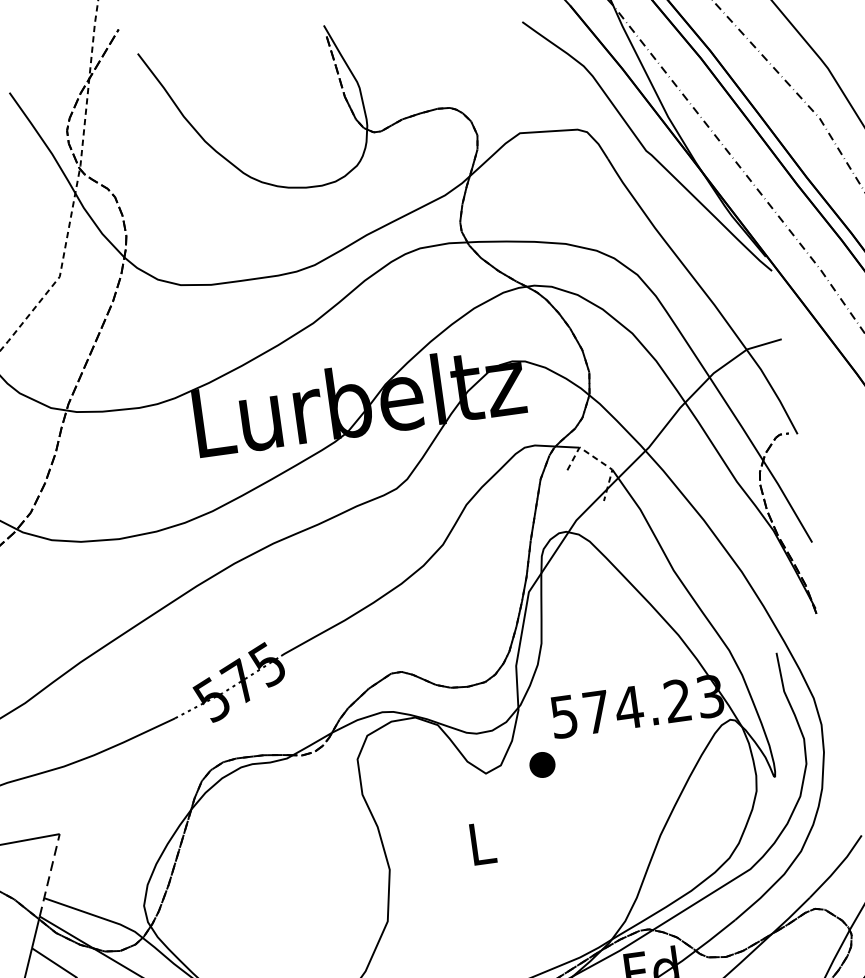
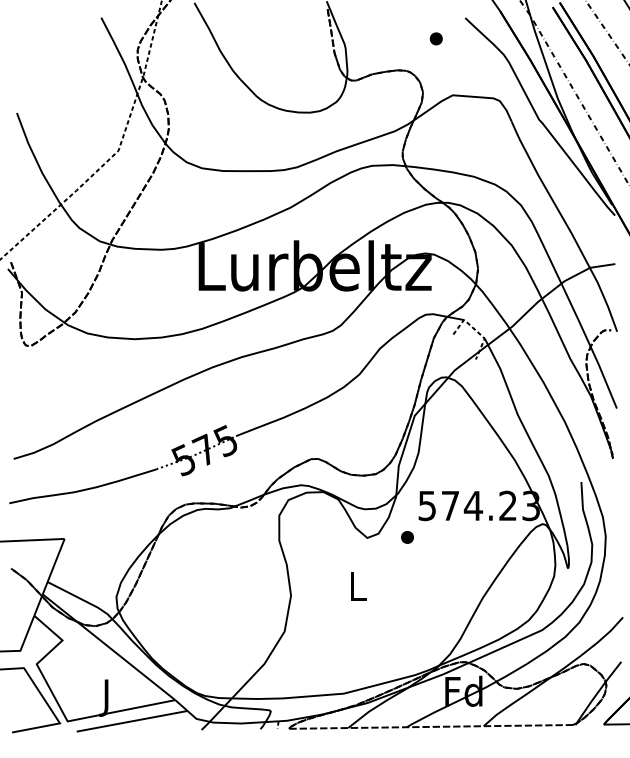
part: (484, 56) -> (435, 38), added
part: (542, 765) -> (407, 537), size x0.71
line: (49, 875) -> (53, 566), dashed -> solid

